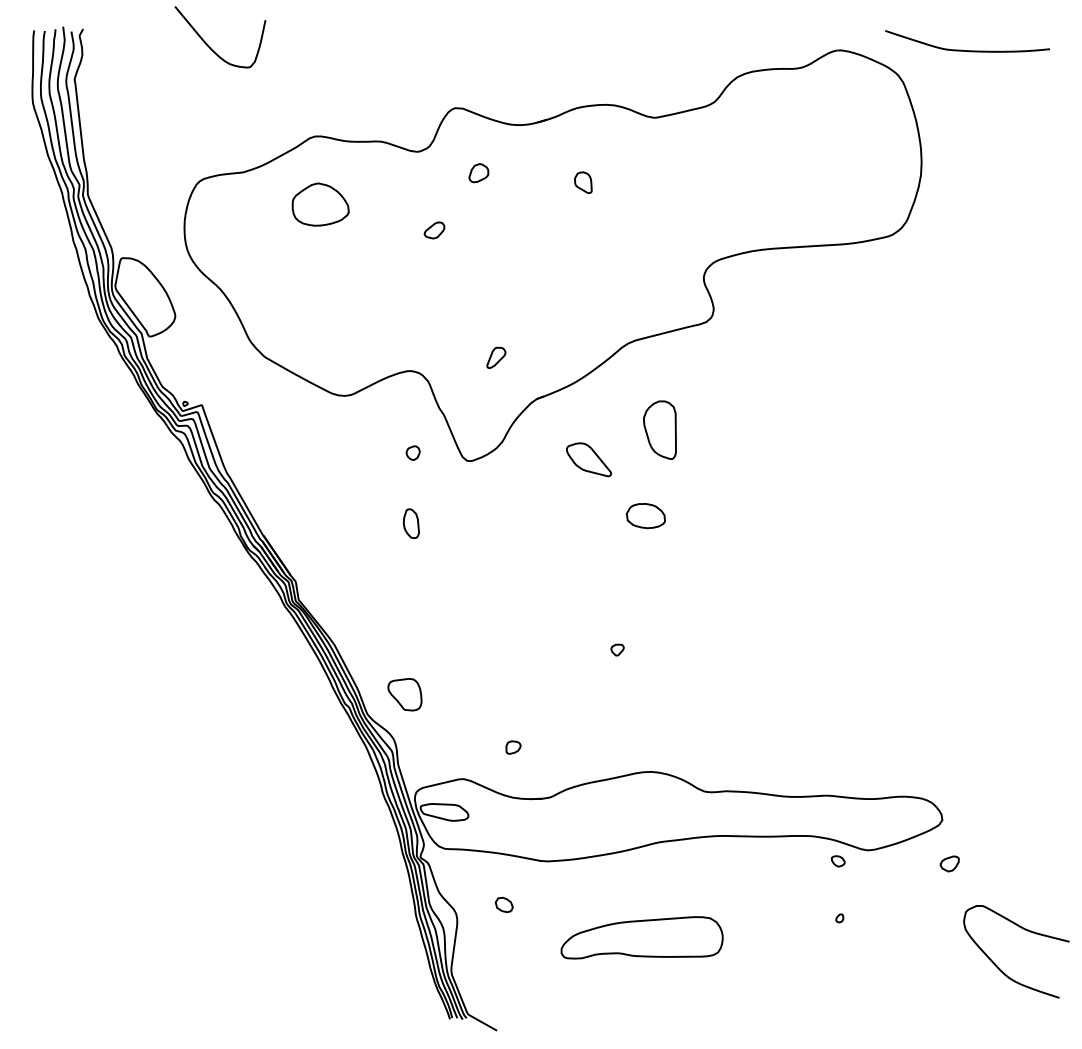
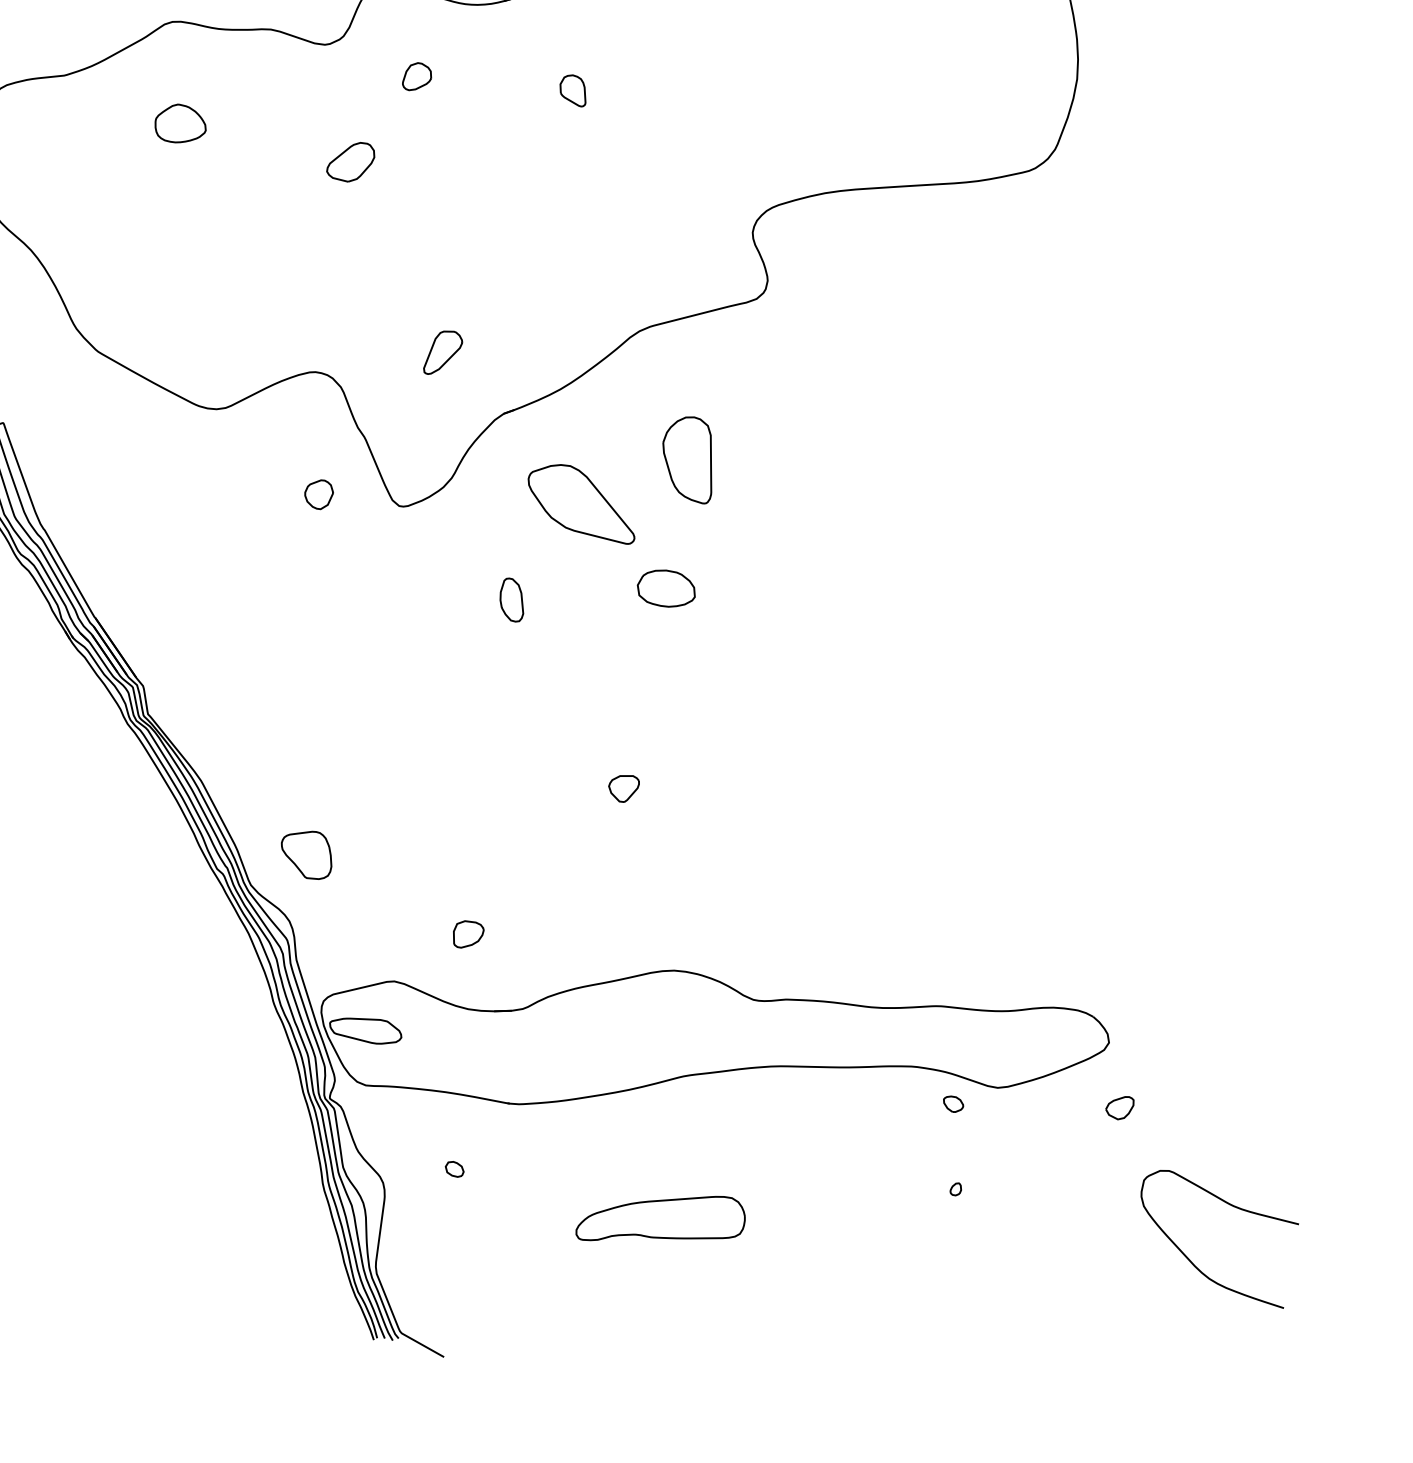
part: (320, 204) -> (180, 123), size x0.6
part: (434, 230) -> (350, 162), size x1.6
part: (496, 357) -> (443, 351), size x1.4
part: (412, 452) -> (317, 493), size x1.4
part: (588, 459) -> (580, 504), size x1.6
part: (411, 523) -> (511, 599), moved
part: (617, 649) -> (623, 787), size x1.6
part: (513, 747) -> (468, 934), size x1.4
part: (503, 904) -> (453, 1168), size x0.7
part: (641, 937) -> (659, 1217), size x0.7

